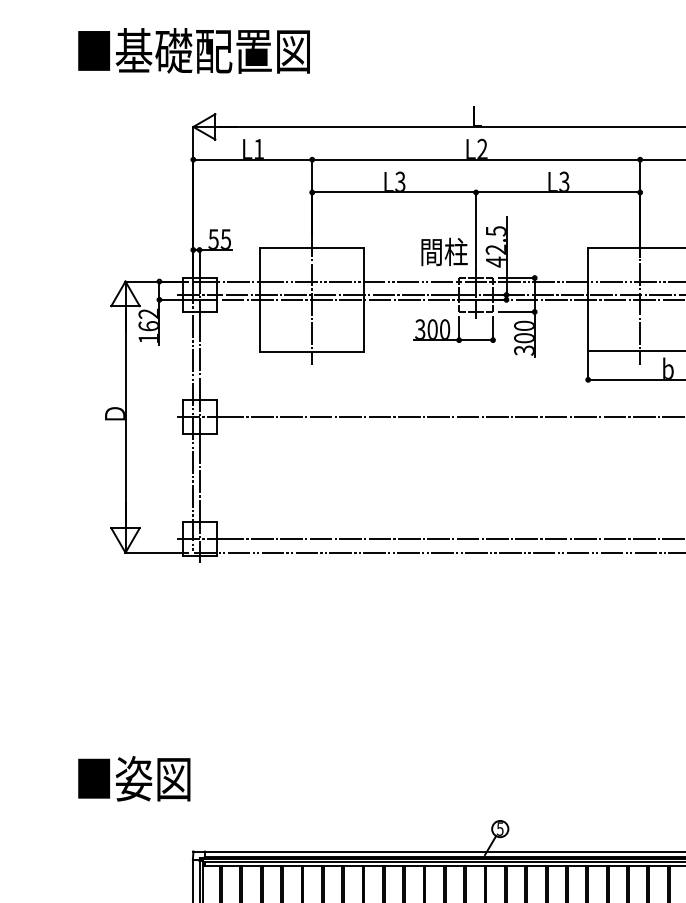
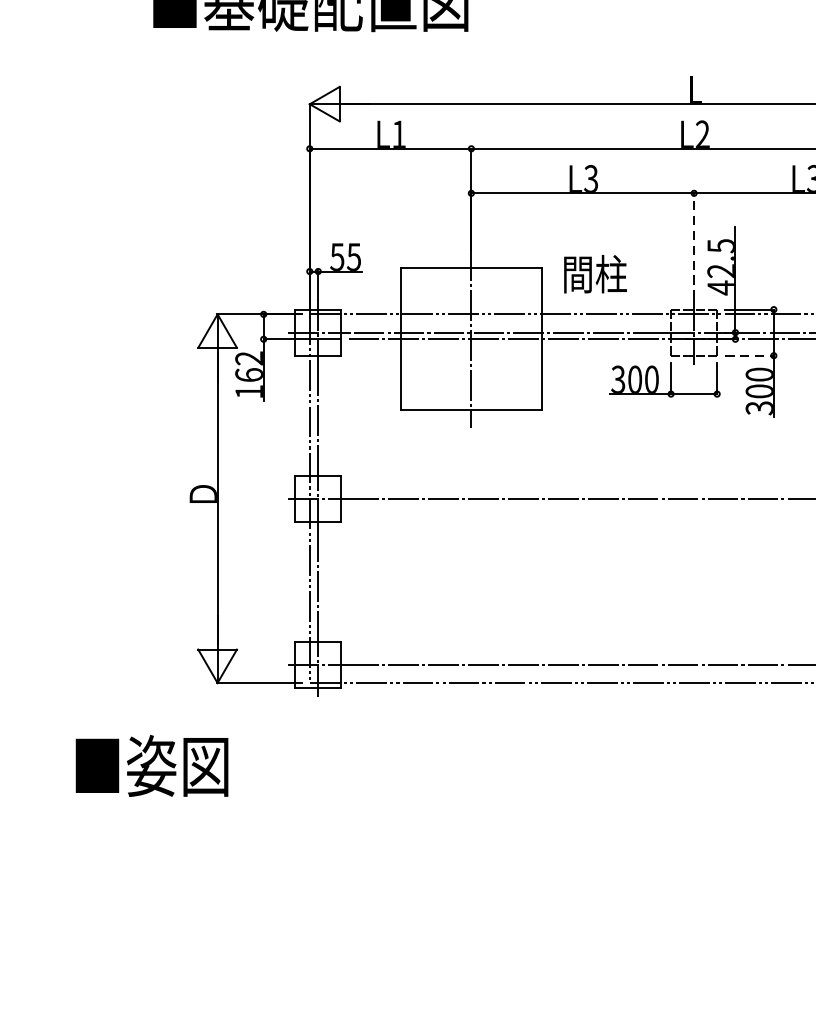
line: (476, 231) -> (694, 246), solid -> dashed
text: (444, 251) -> (595, 273), moved
line: (517, 311) -> (750, 355), solid -> dashed
text: (134, 778) -> (152, 765), moved

